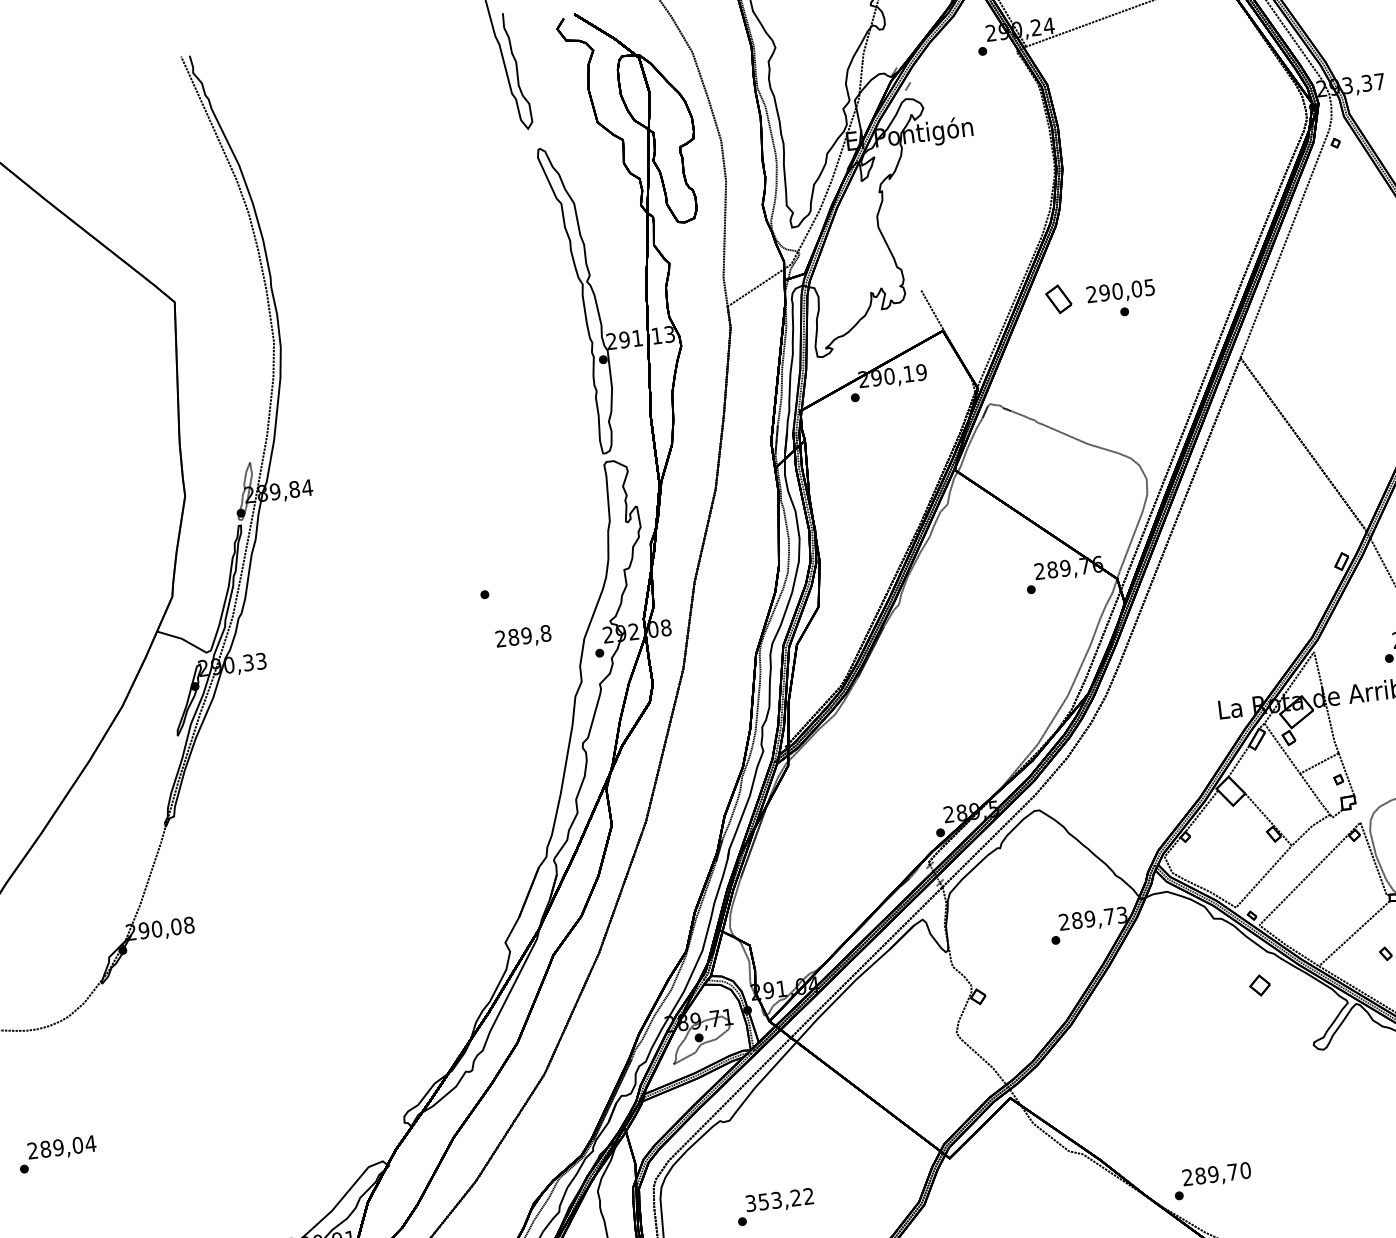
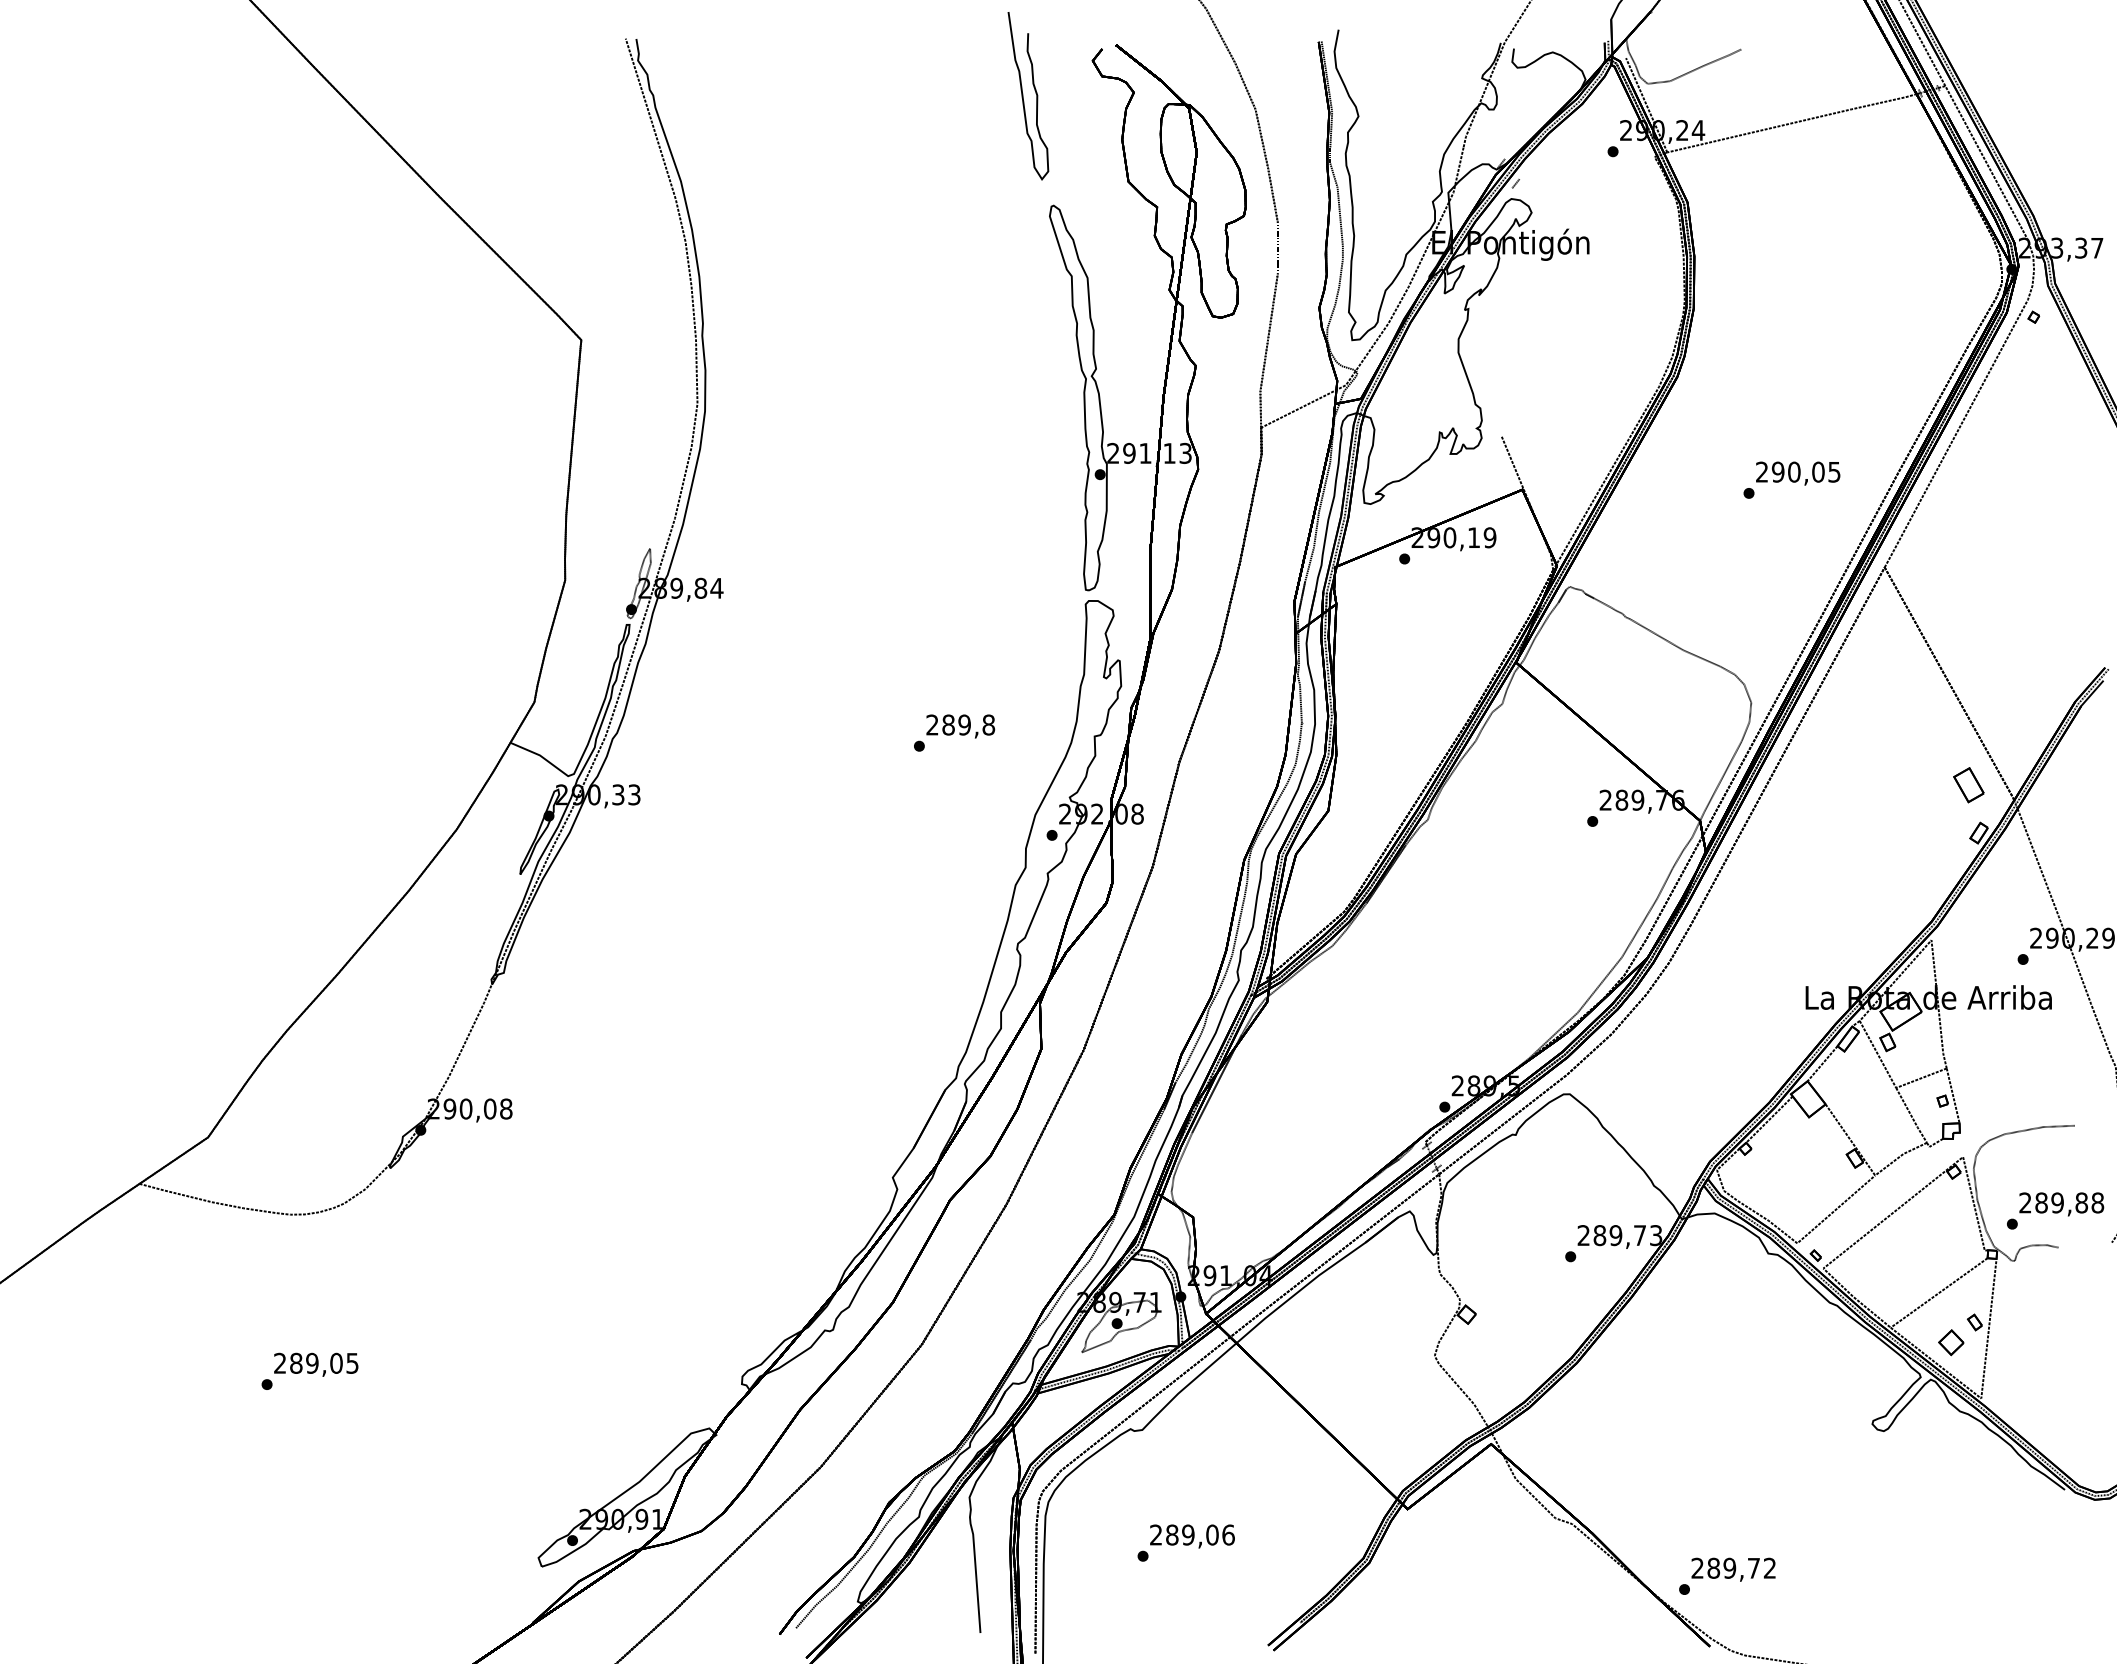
text: (1121, 292) -> (1798, 473), moved
part: (1058, 299) -> (1968, 785), moved
text: (523, 637) -> (960, 726), moved
part: (1260, 985) -> (1951, 1342), moved
text: (90, 1143) -> (352, 1363), 289,04 -> 289,05
text: (1245, 1169) -> (1769, 1567), 289,70 -> 289,72
text: (779, 1199) -> (1192, 1534), 353,22 -> 289,06

